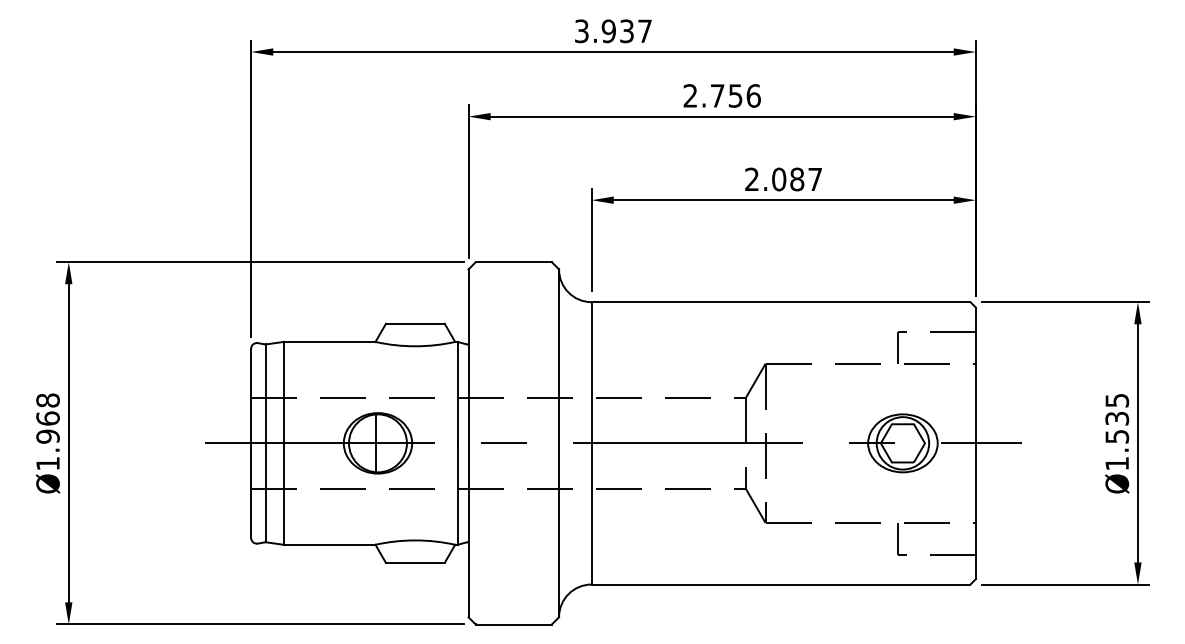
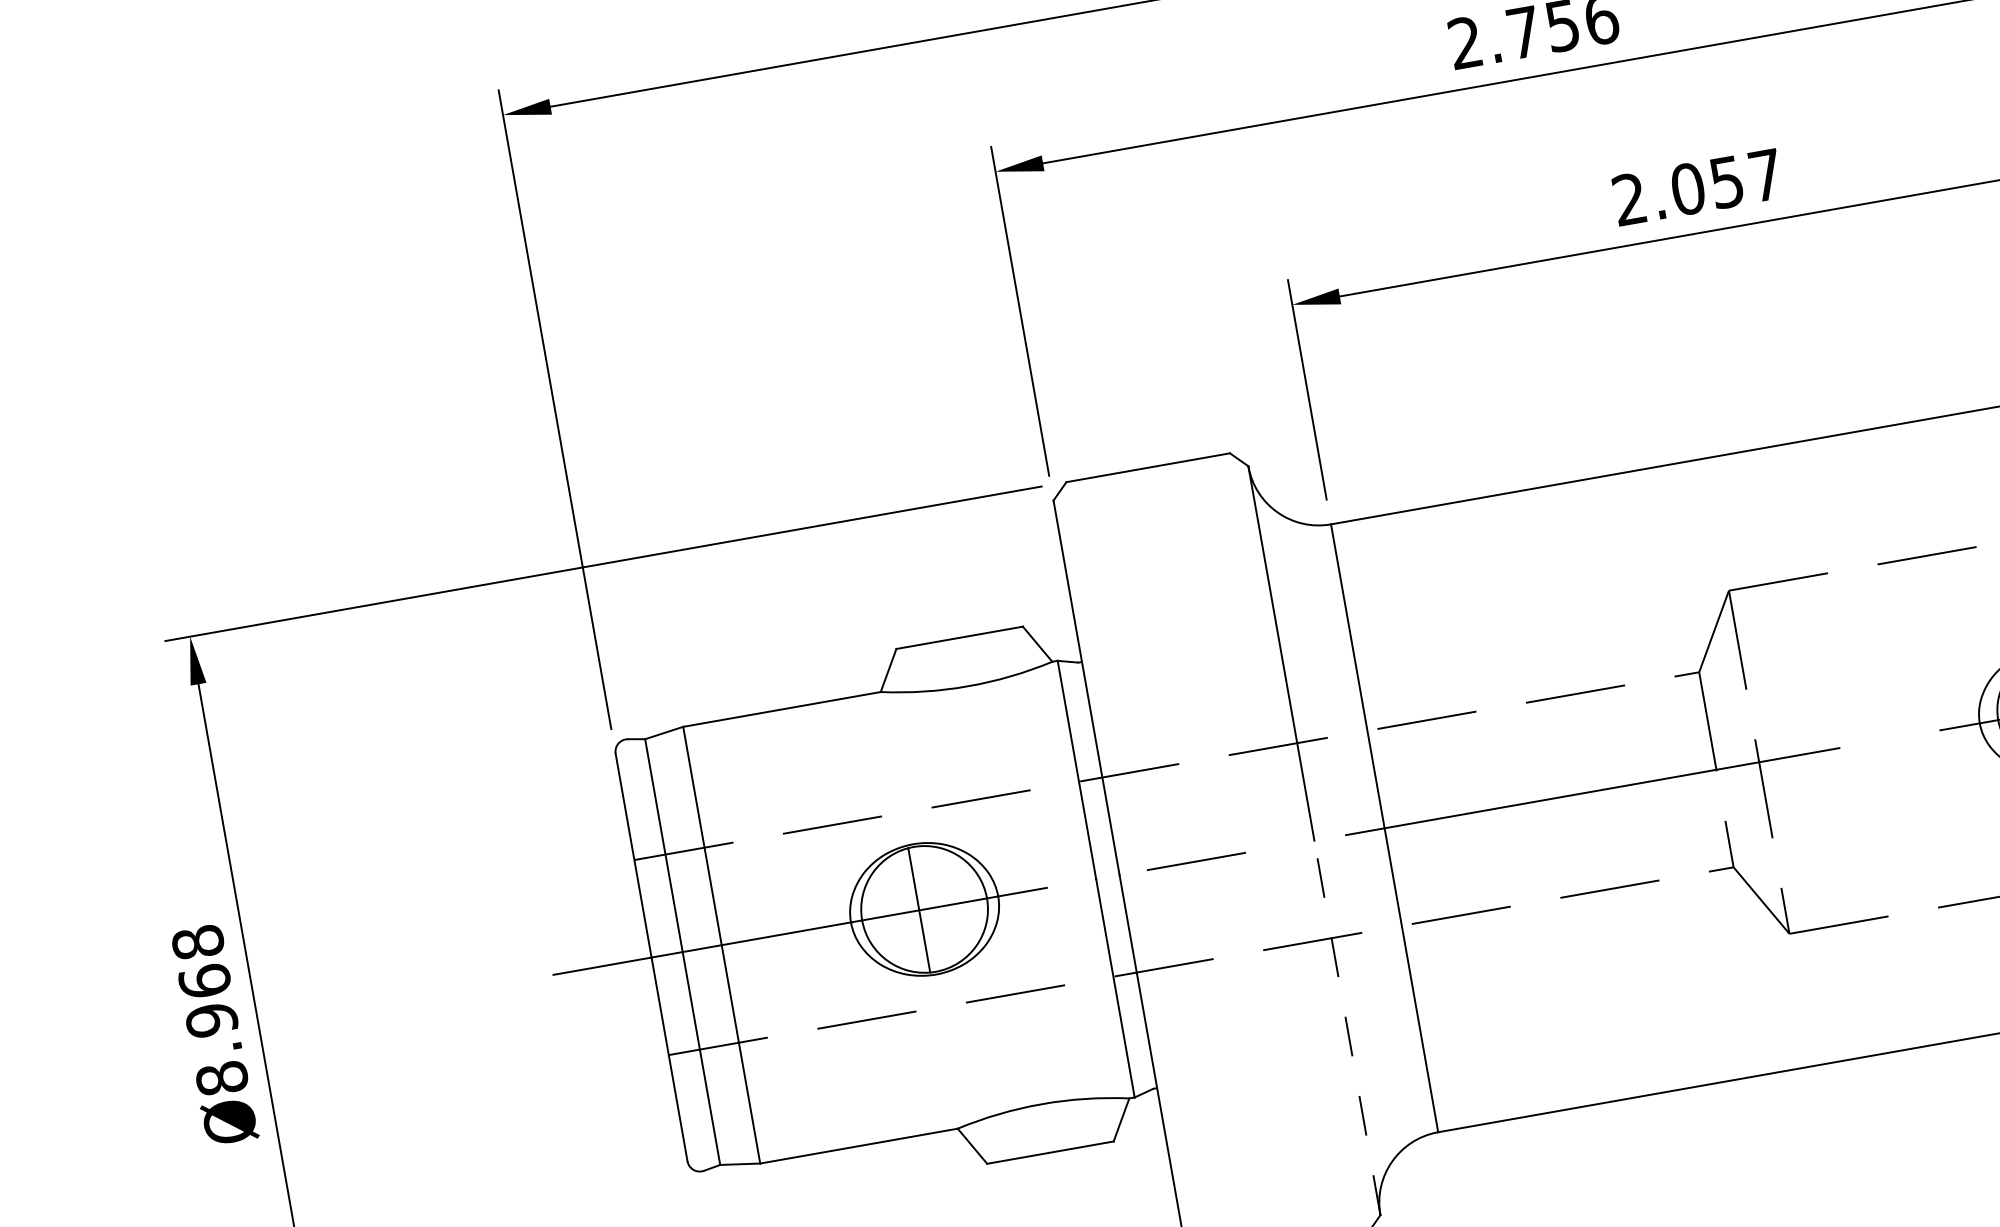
text: (797, 179) -> (1727, 182), 2.087 -> 2.057
text: (47, 463) -> (220, 1078), Ø1.968 -> Ø8.968
line: (559, 530) -> (1348, 1028), solid -> dashed

